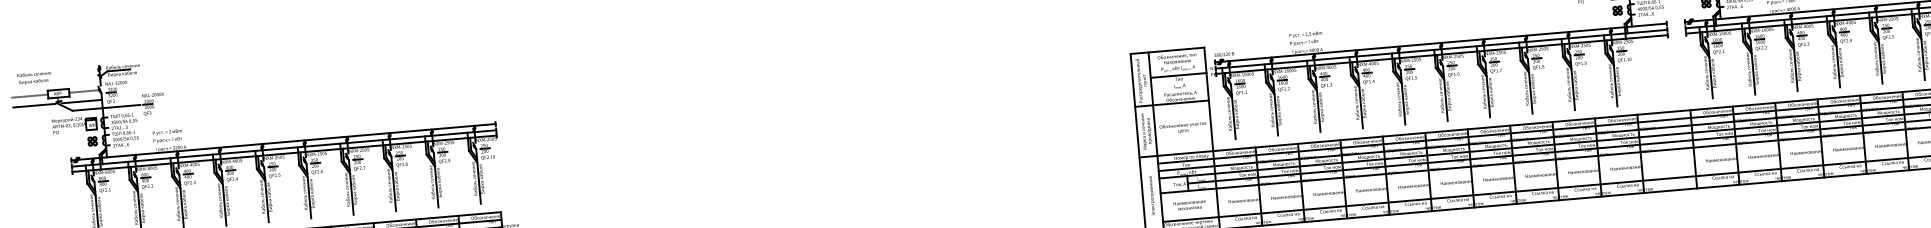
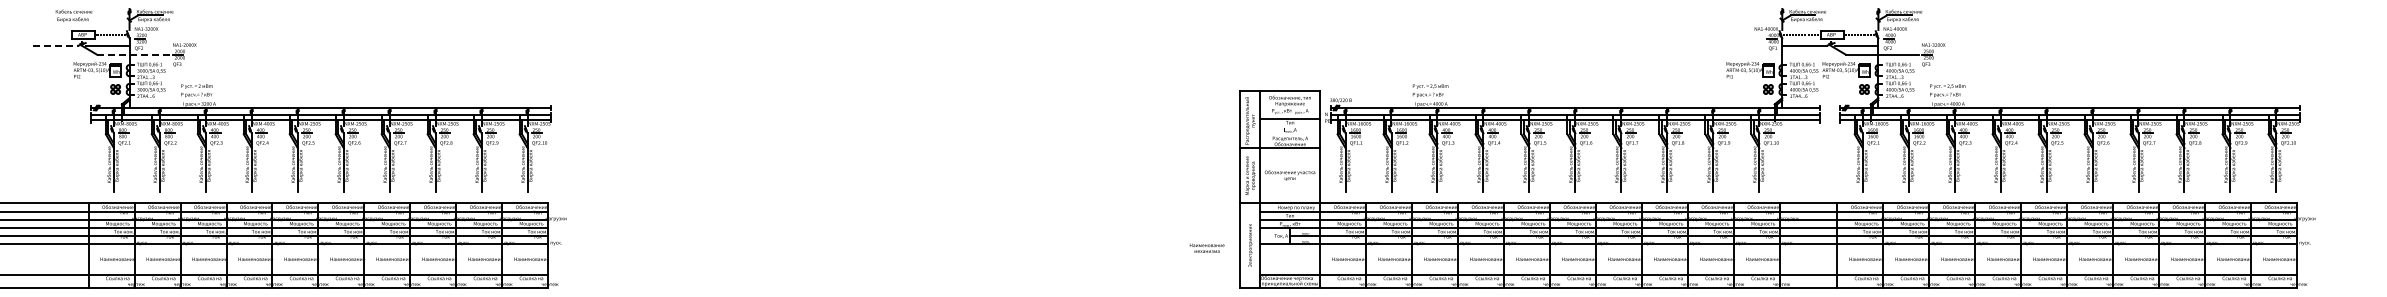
text: (34, 77) -> (73, 15), moved
line: (29, 95) -> (51, 34), removed
line: (33, 105) -> (55, 45), solid -> dashed
line: (106, 107) -> (133, 54), solid -> dashed
text: (1189, 204) -> (1206, 247), moved

